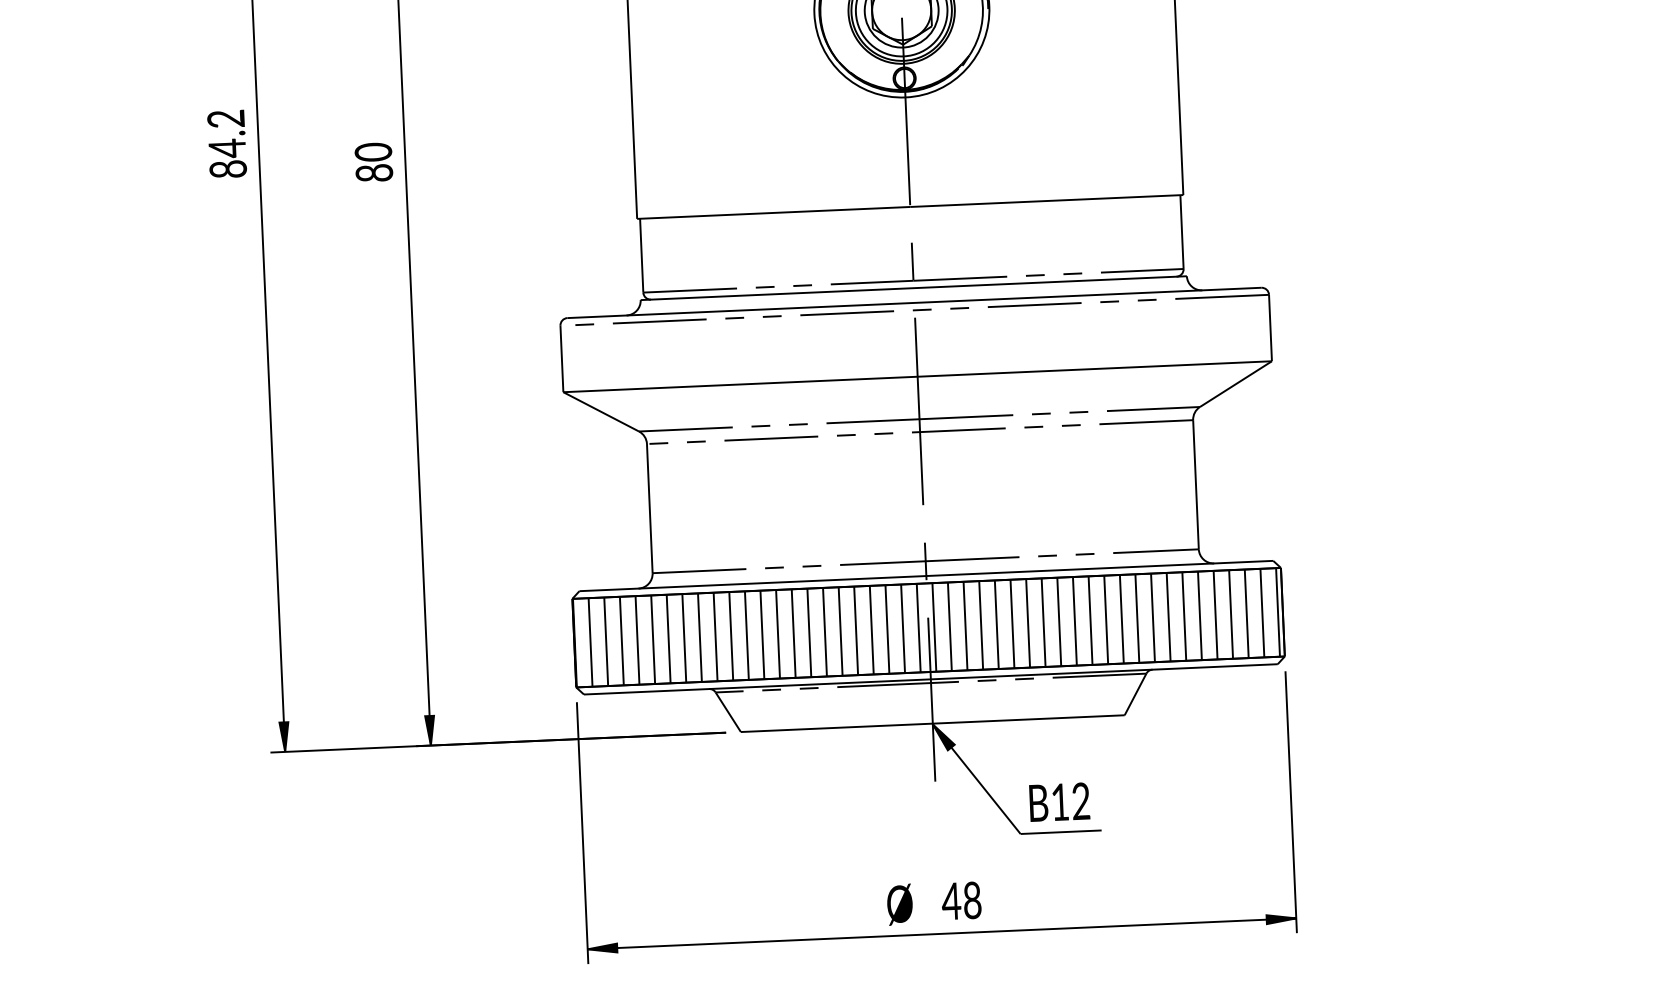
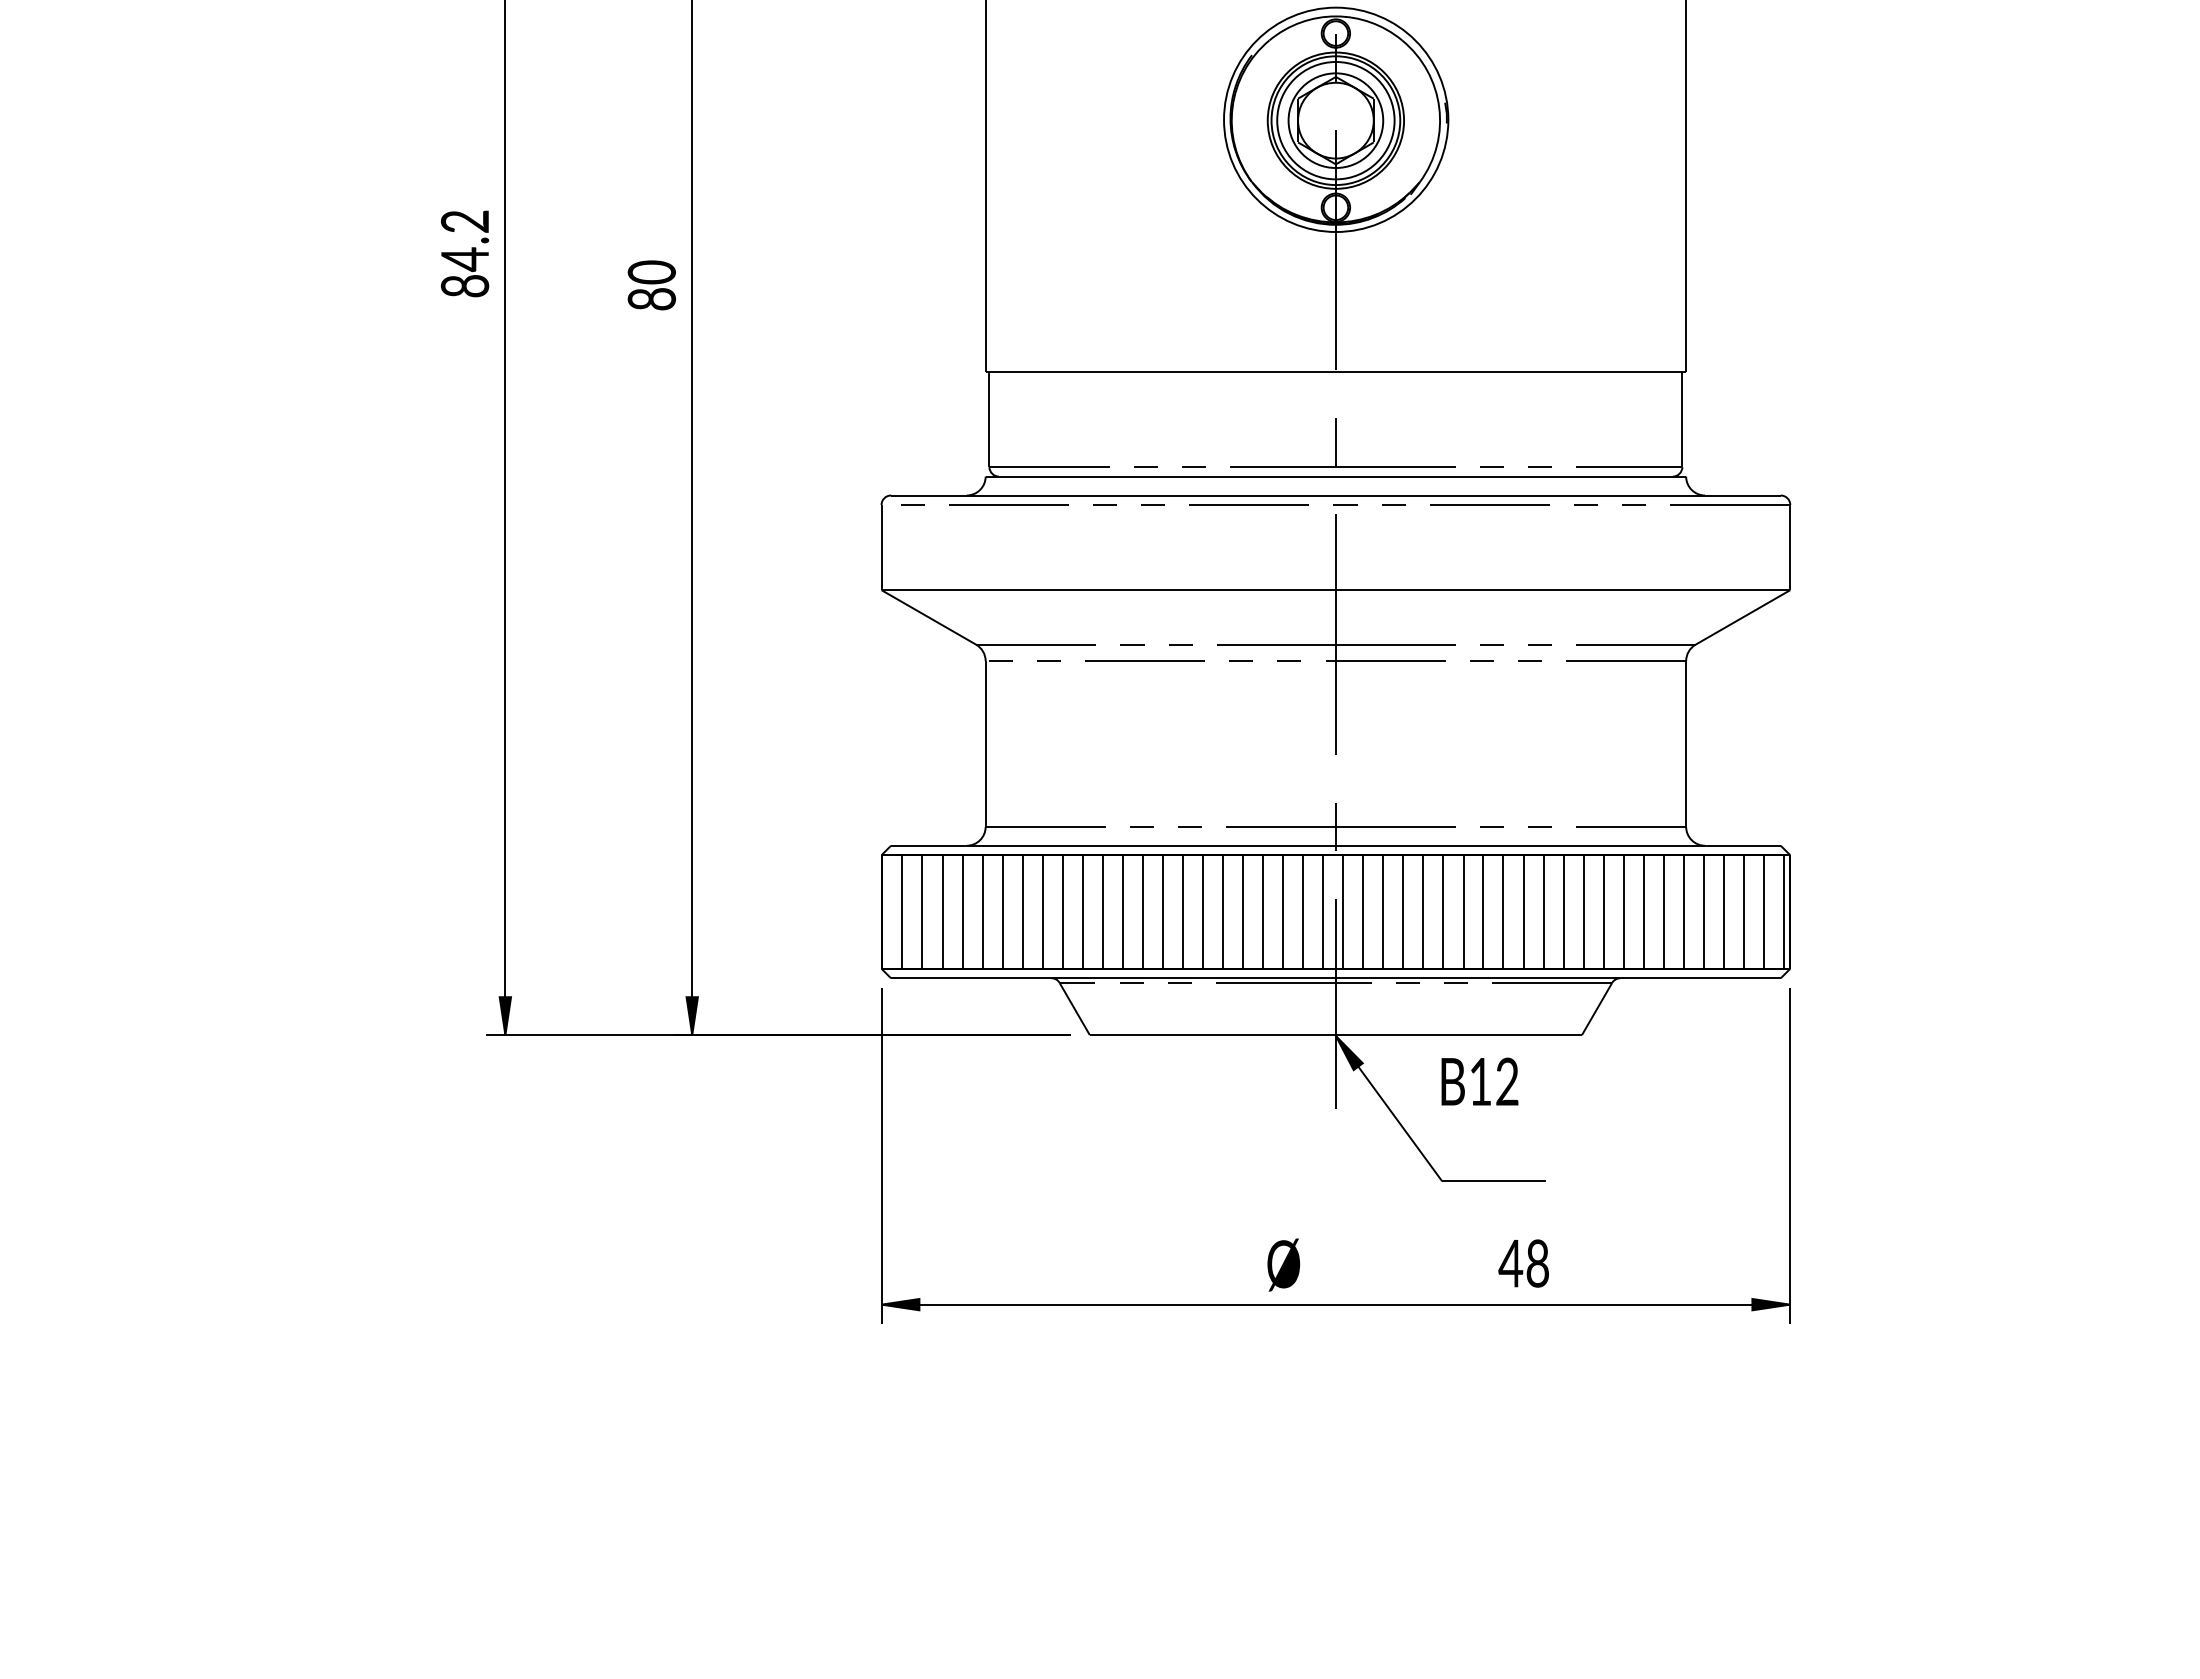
text: (1059, 802) -> (1479, 1081), moved
text: (961, 900) -> (1523, 1263), moved

